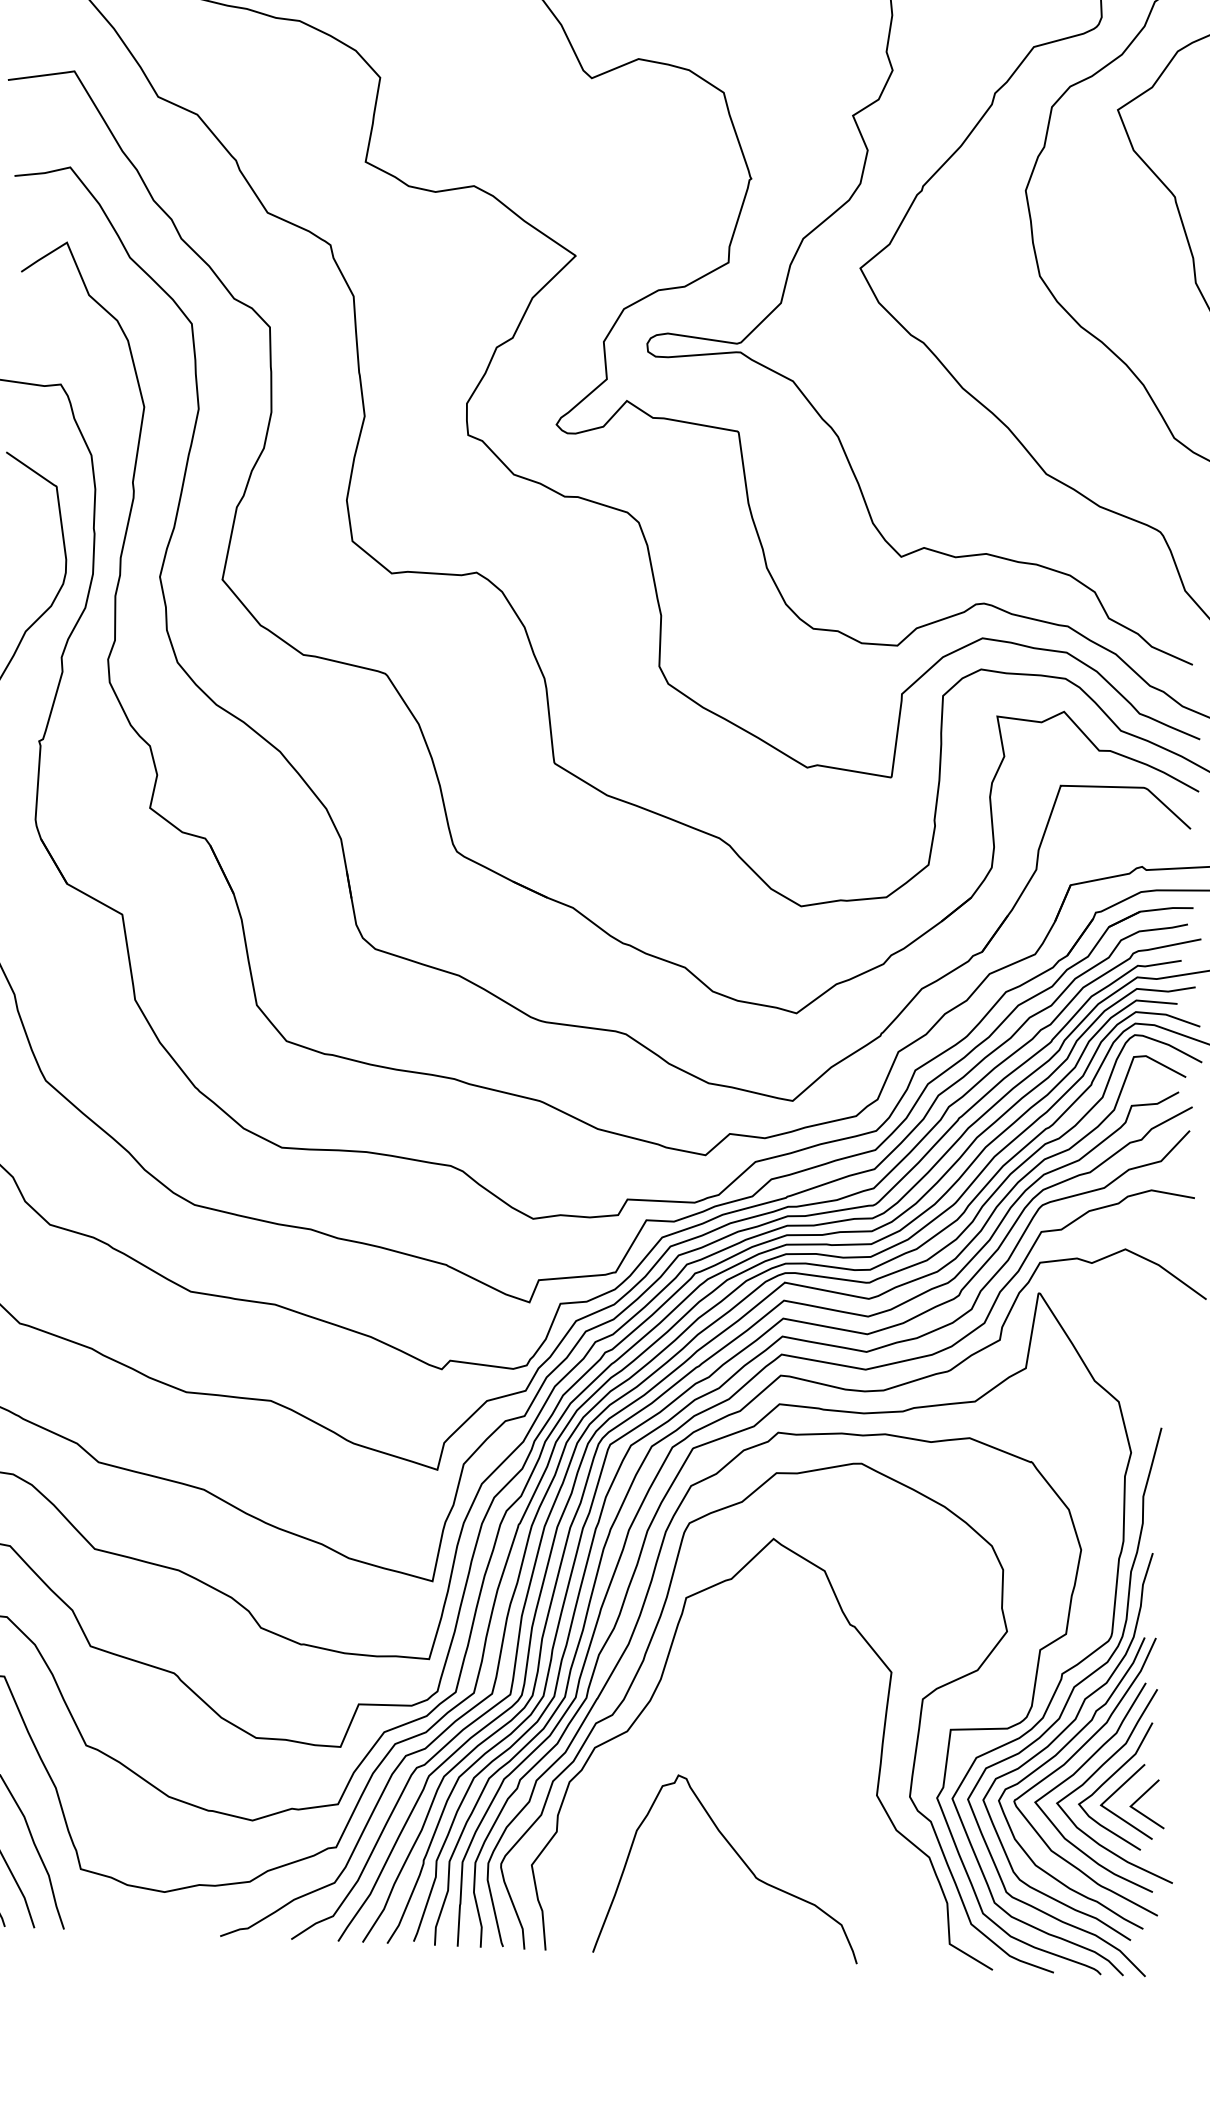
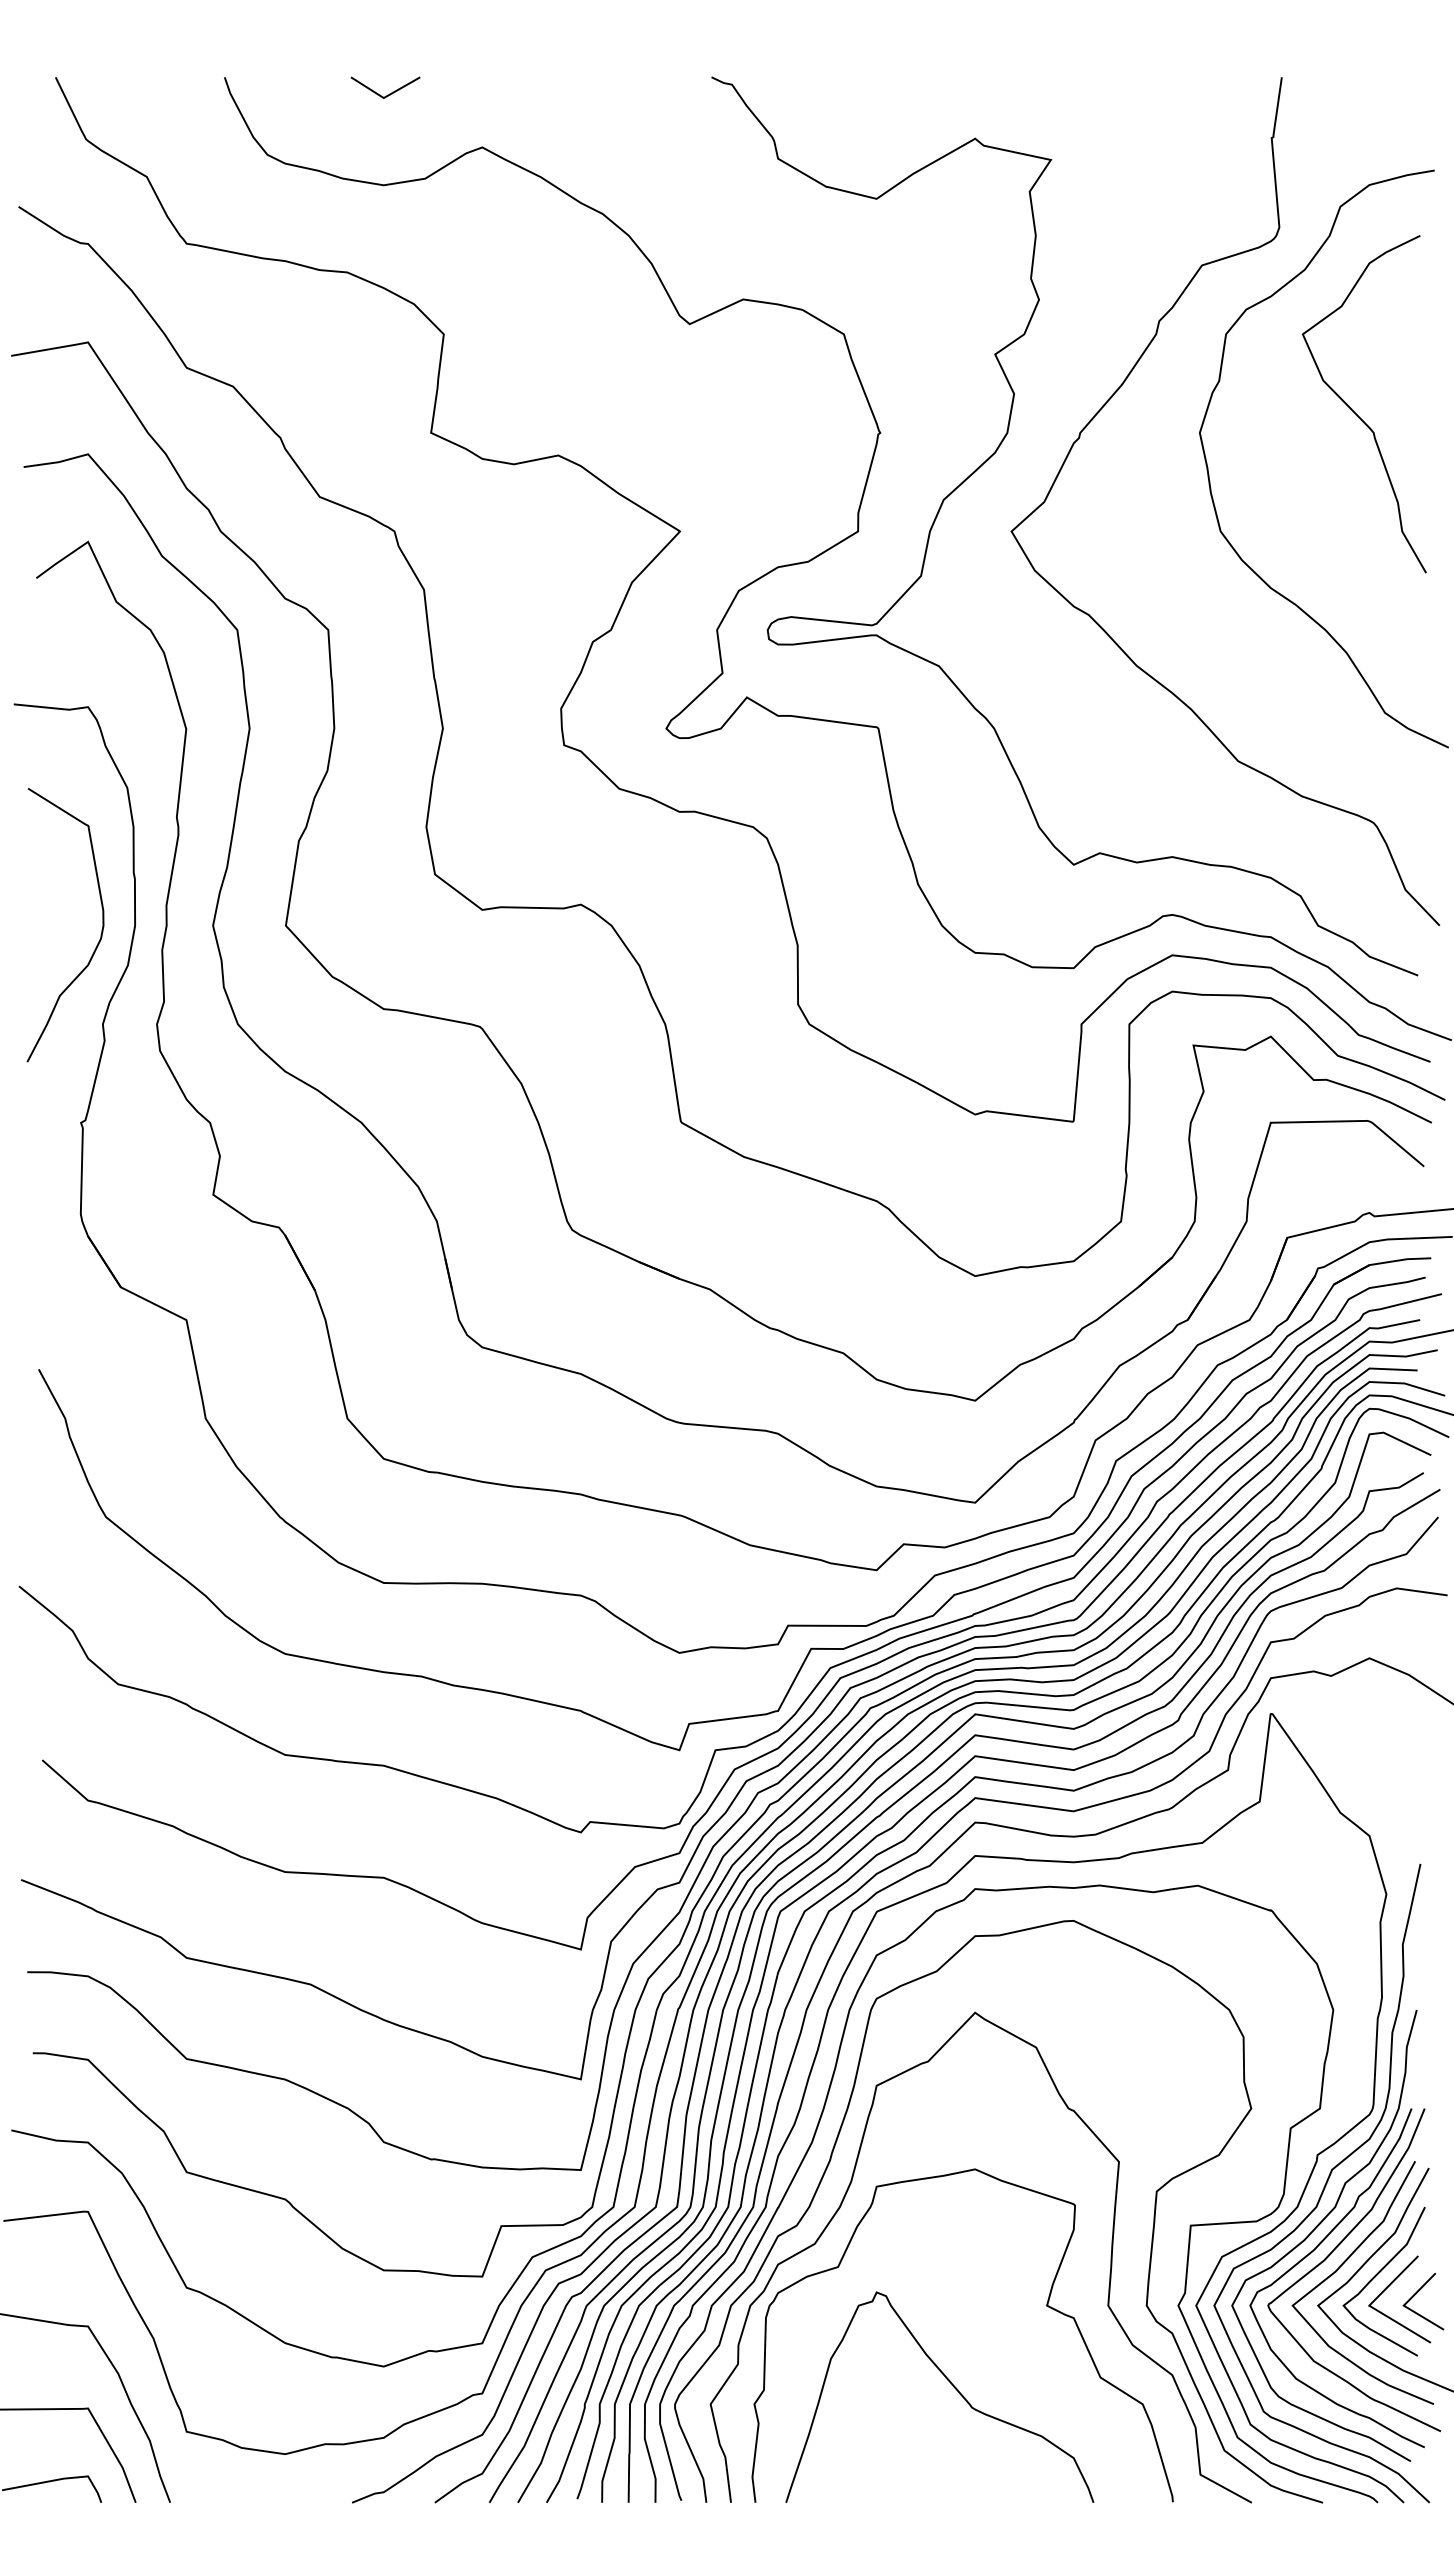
curve: (823, 1793) -> (1046, 2306), added

